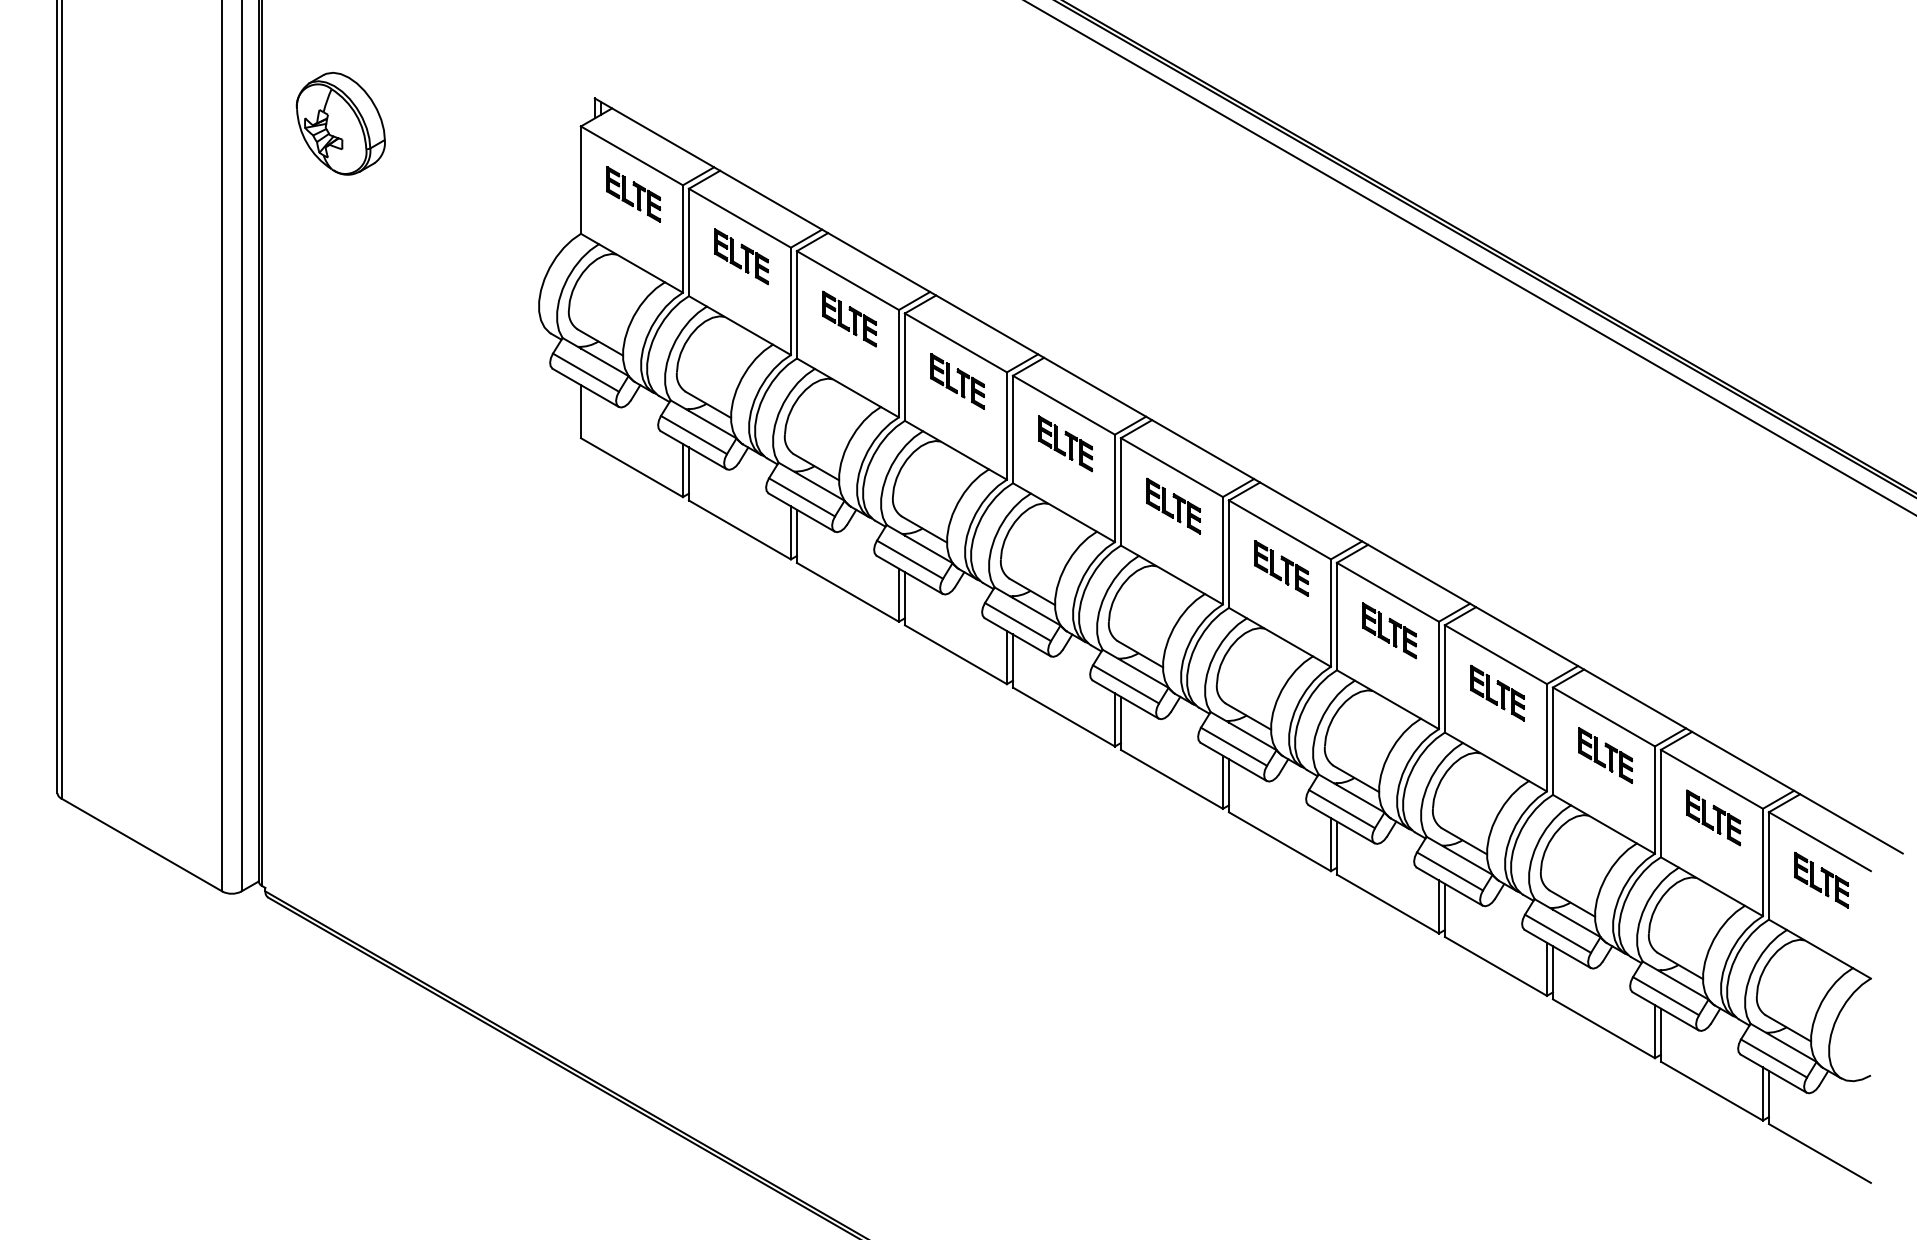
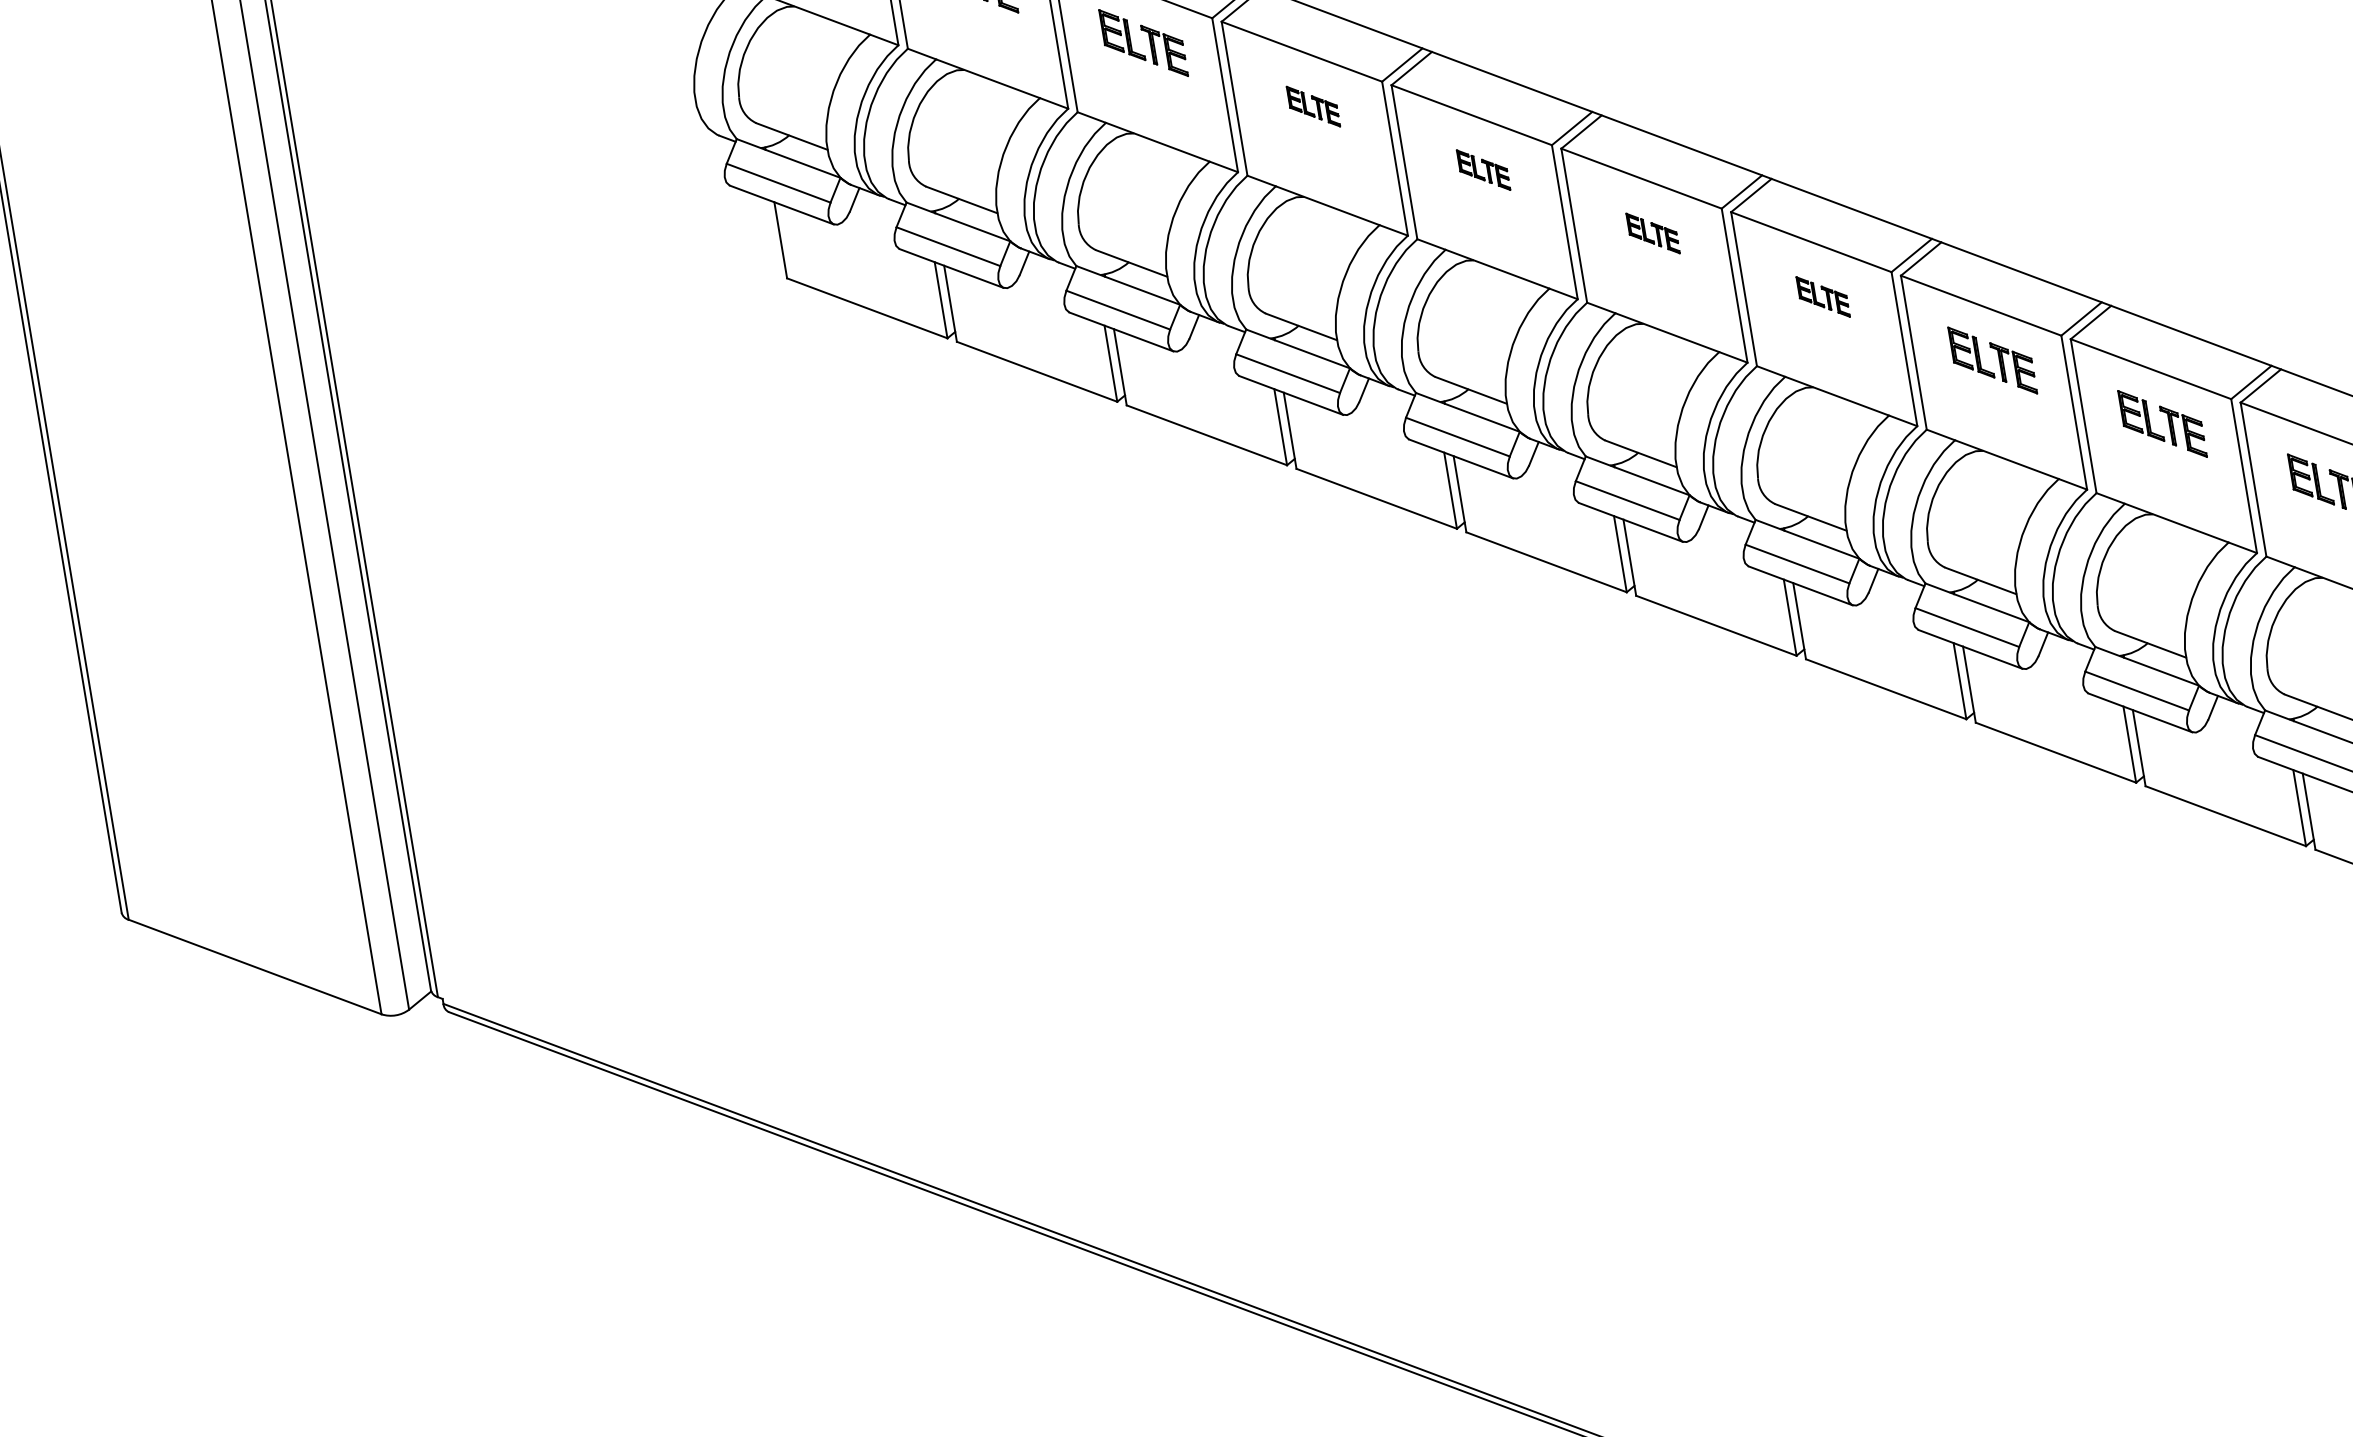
part: (957, 381) -> (1313, 106), size x0.6
part: (1065, 443) -> (1483, 169), size x0.6
part: (1173, 505) -> (1652, 232), size x0.6
part: (1281, 568) -> (1822, 297), size x0.6

